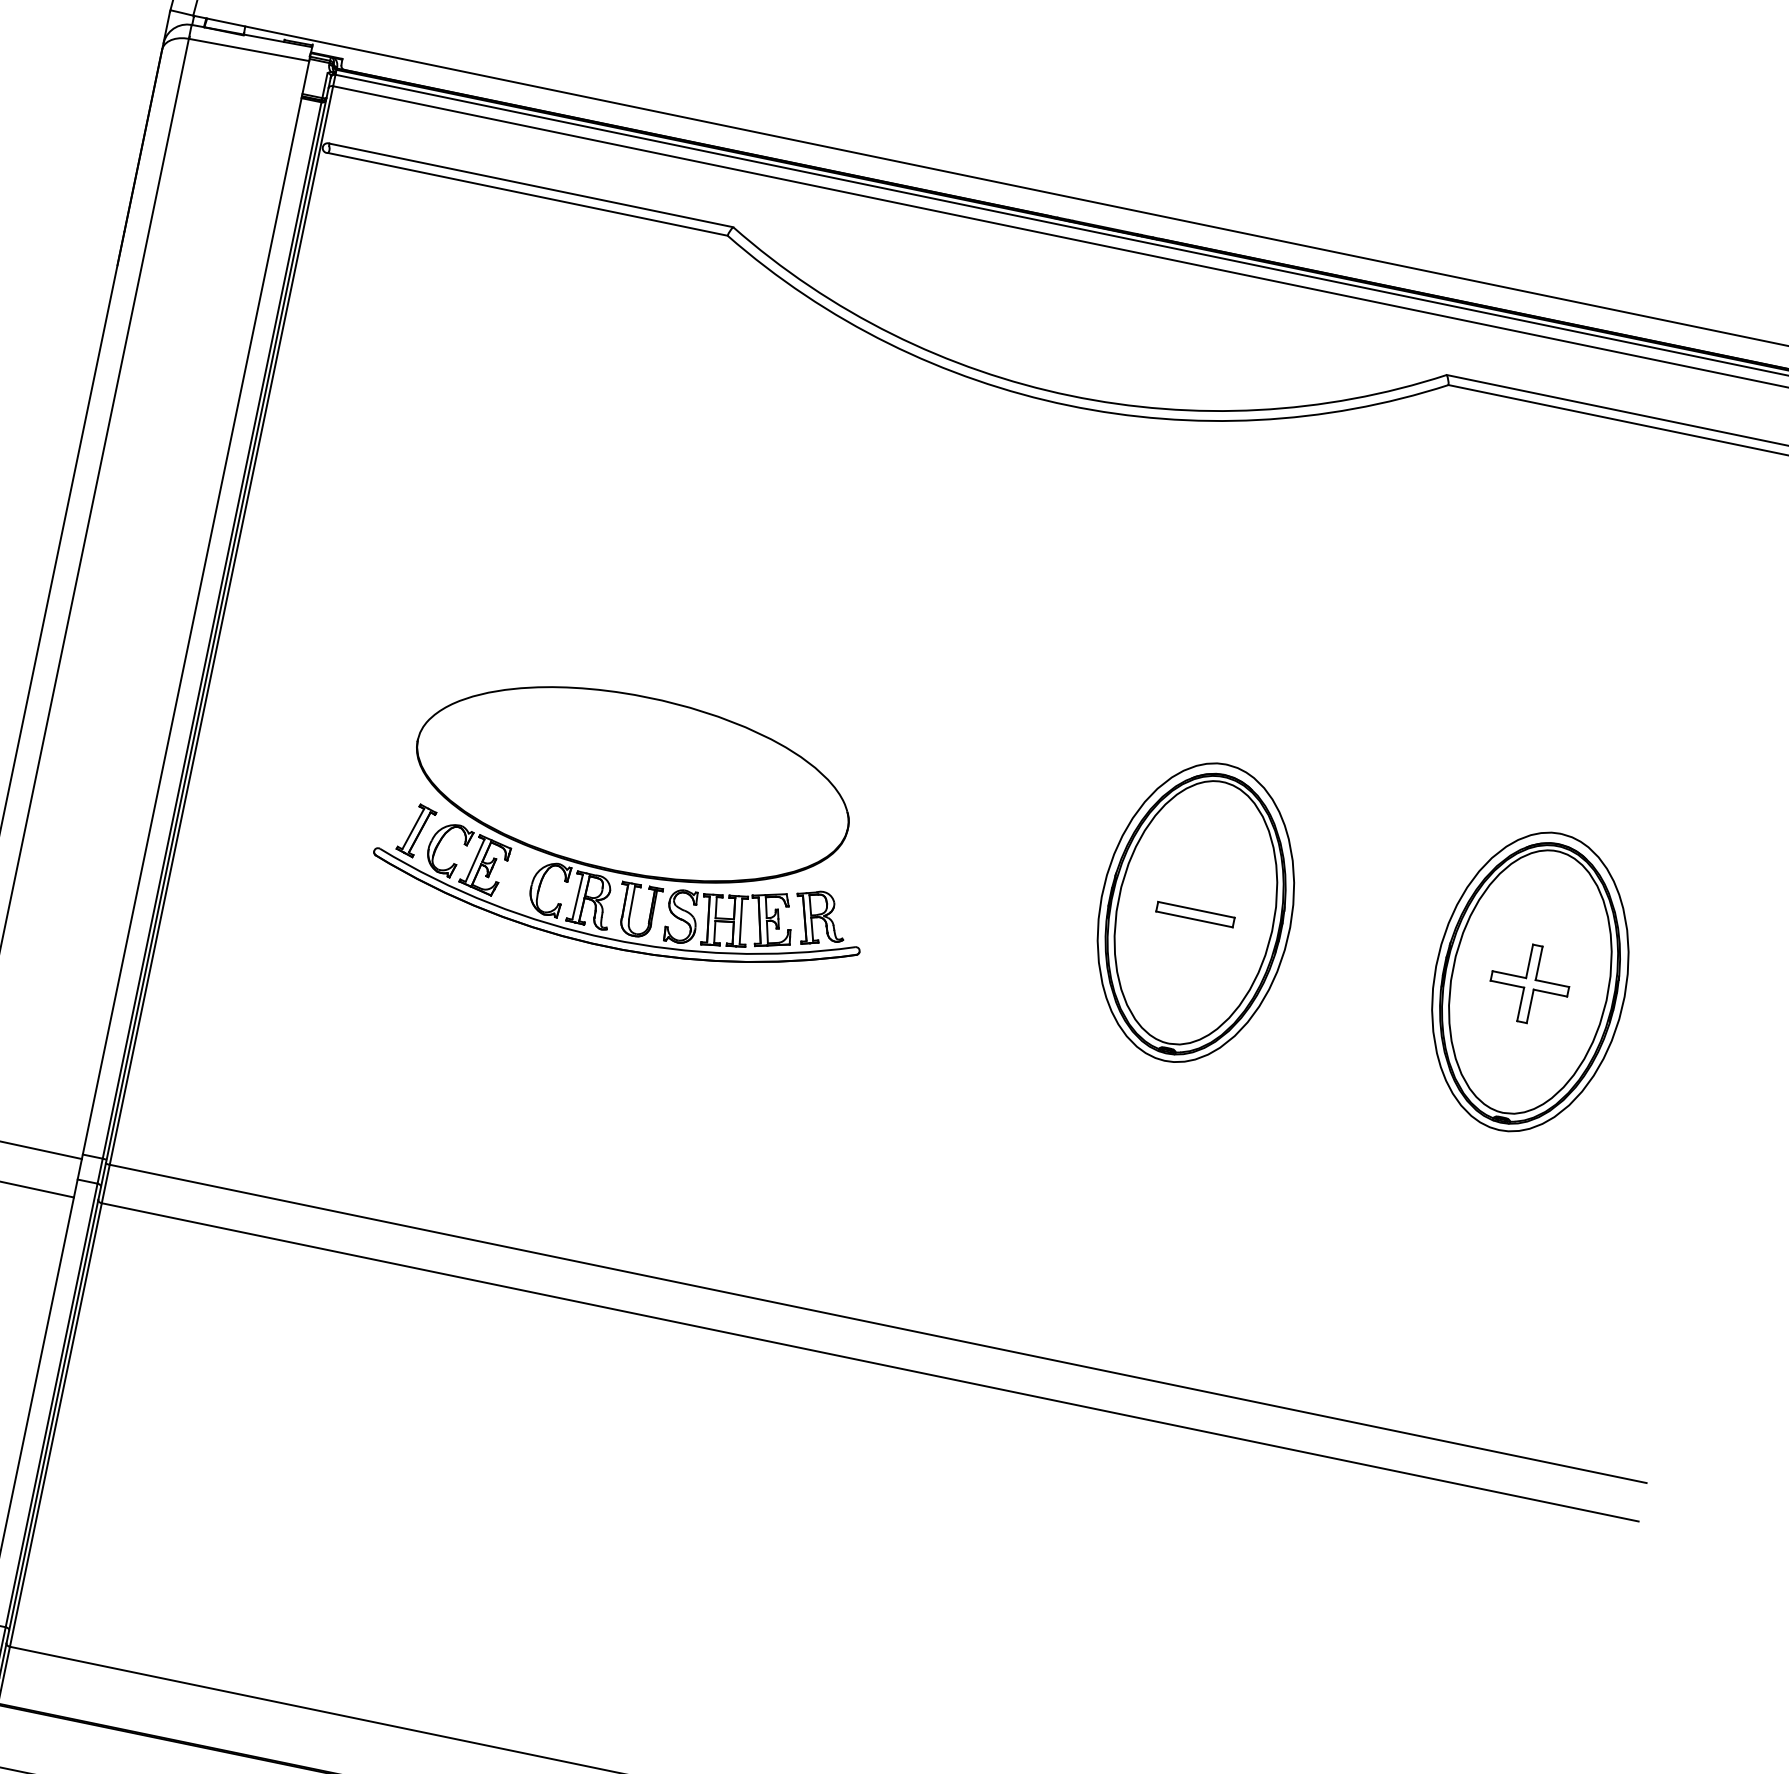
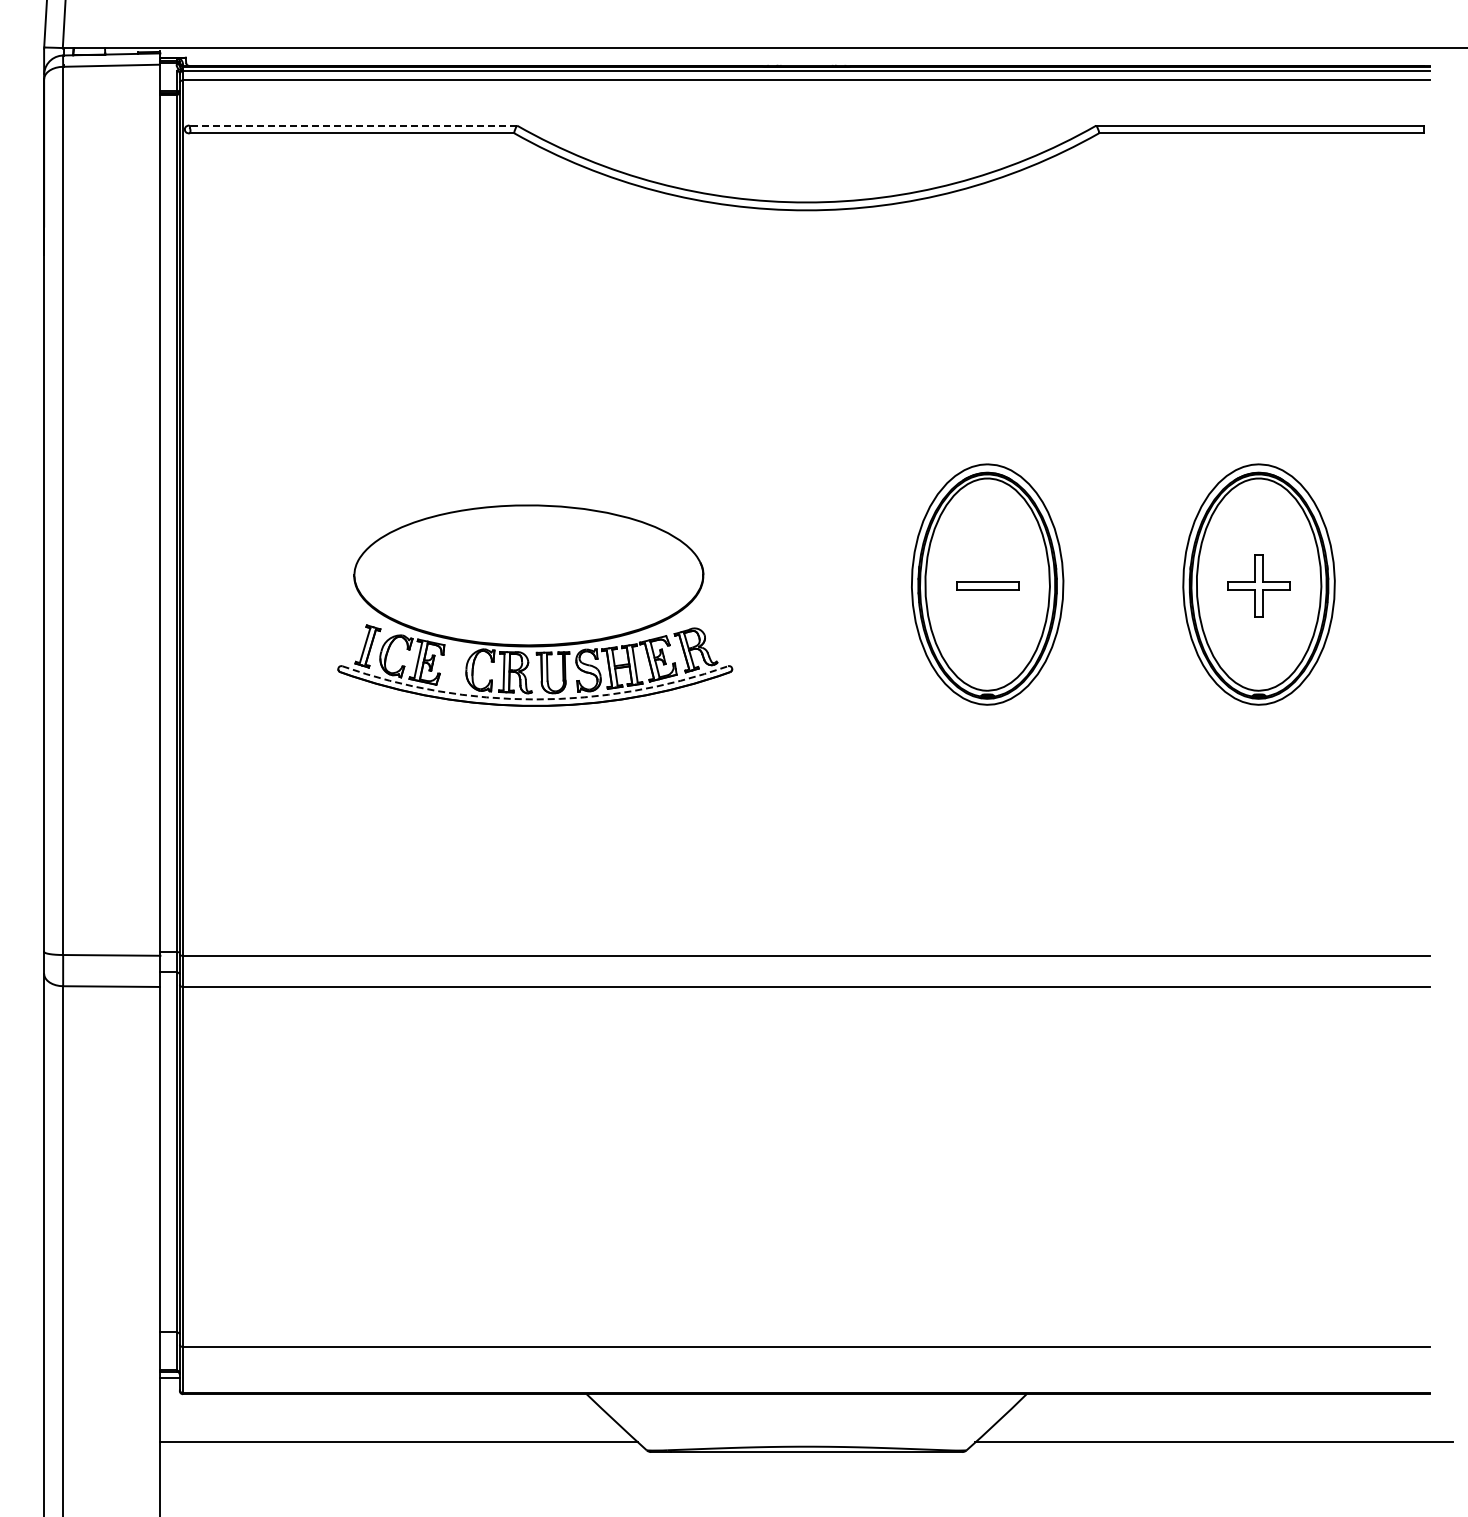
line: (531, 185) -> (353, 125), solid -> dashed
arc: (609, 938) -> (535, 699), solid -> dashed

